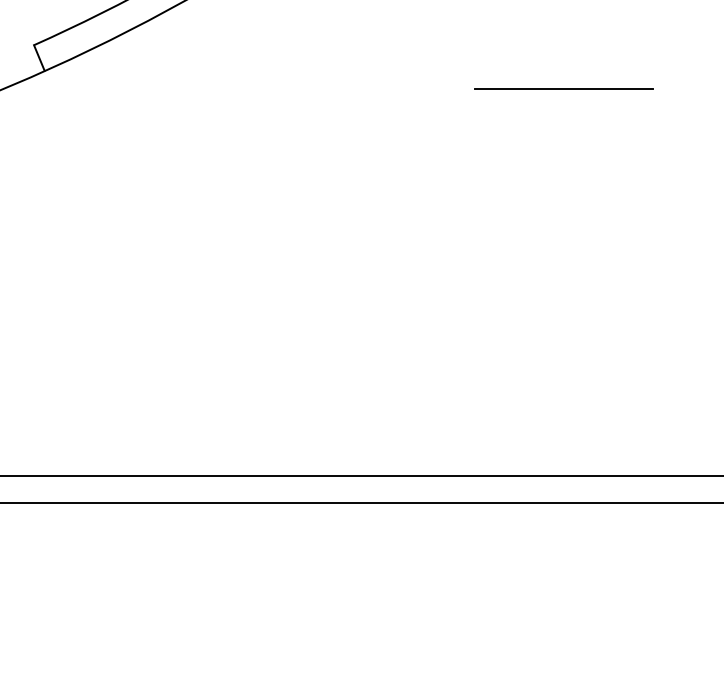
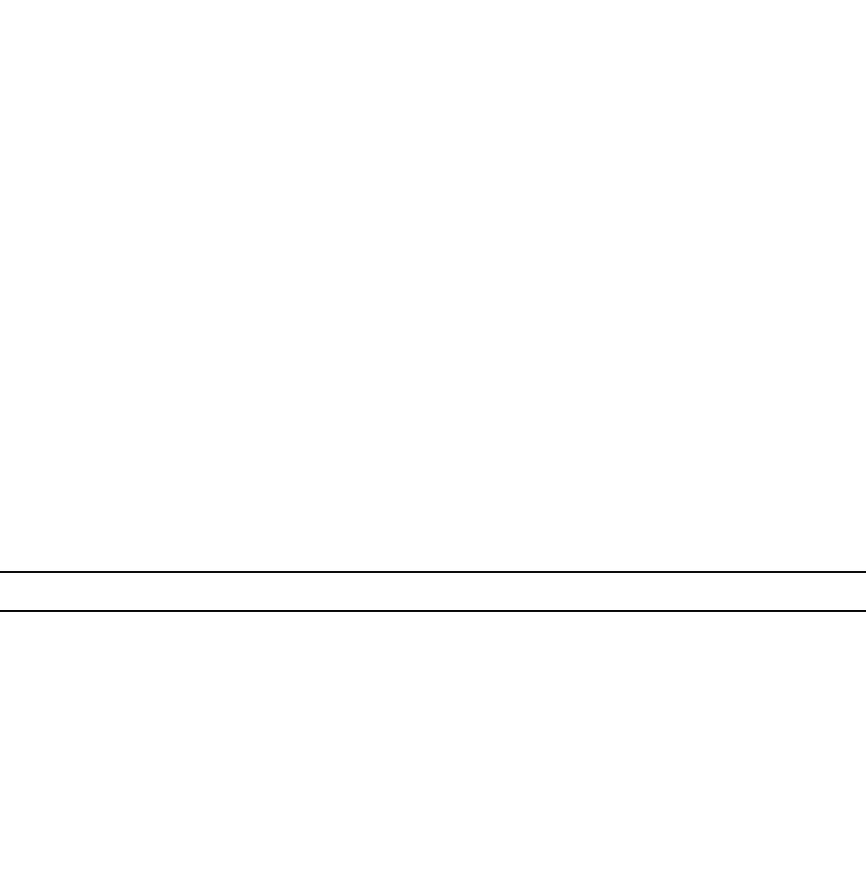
line: (563, 88) -> (672, 36), removed

